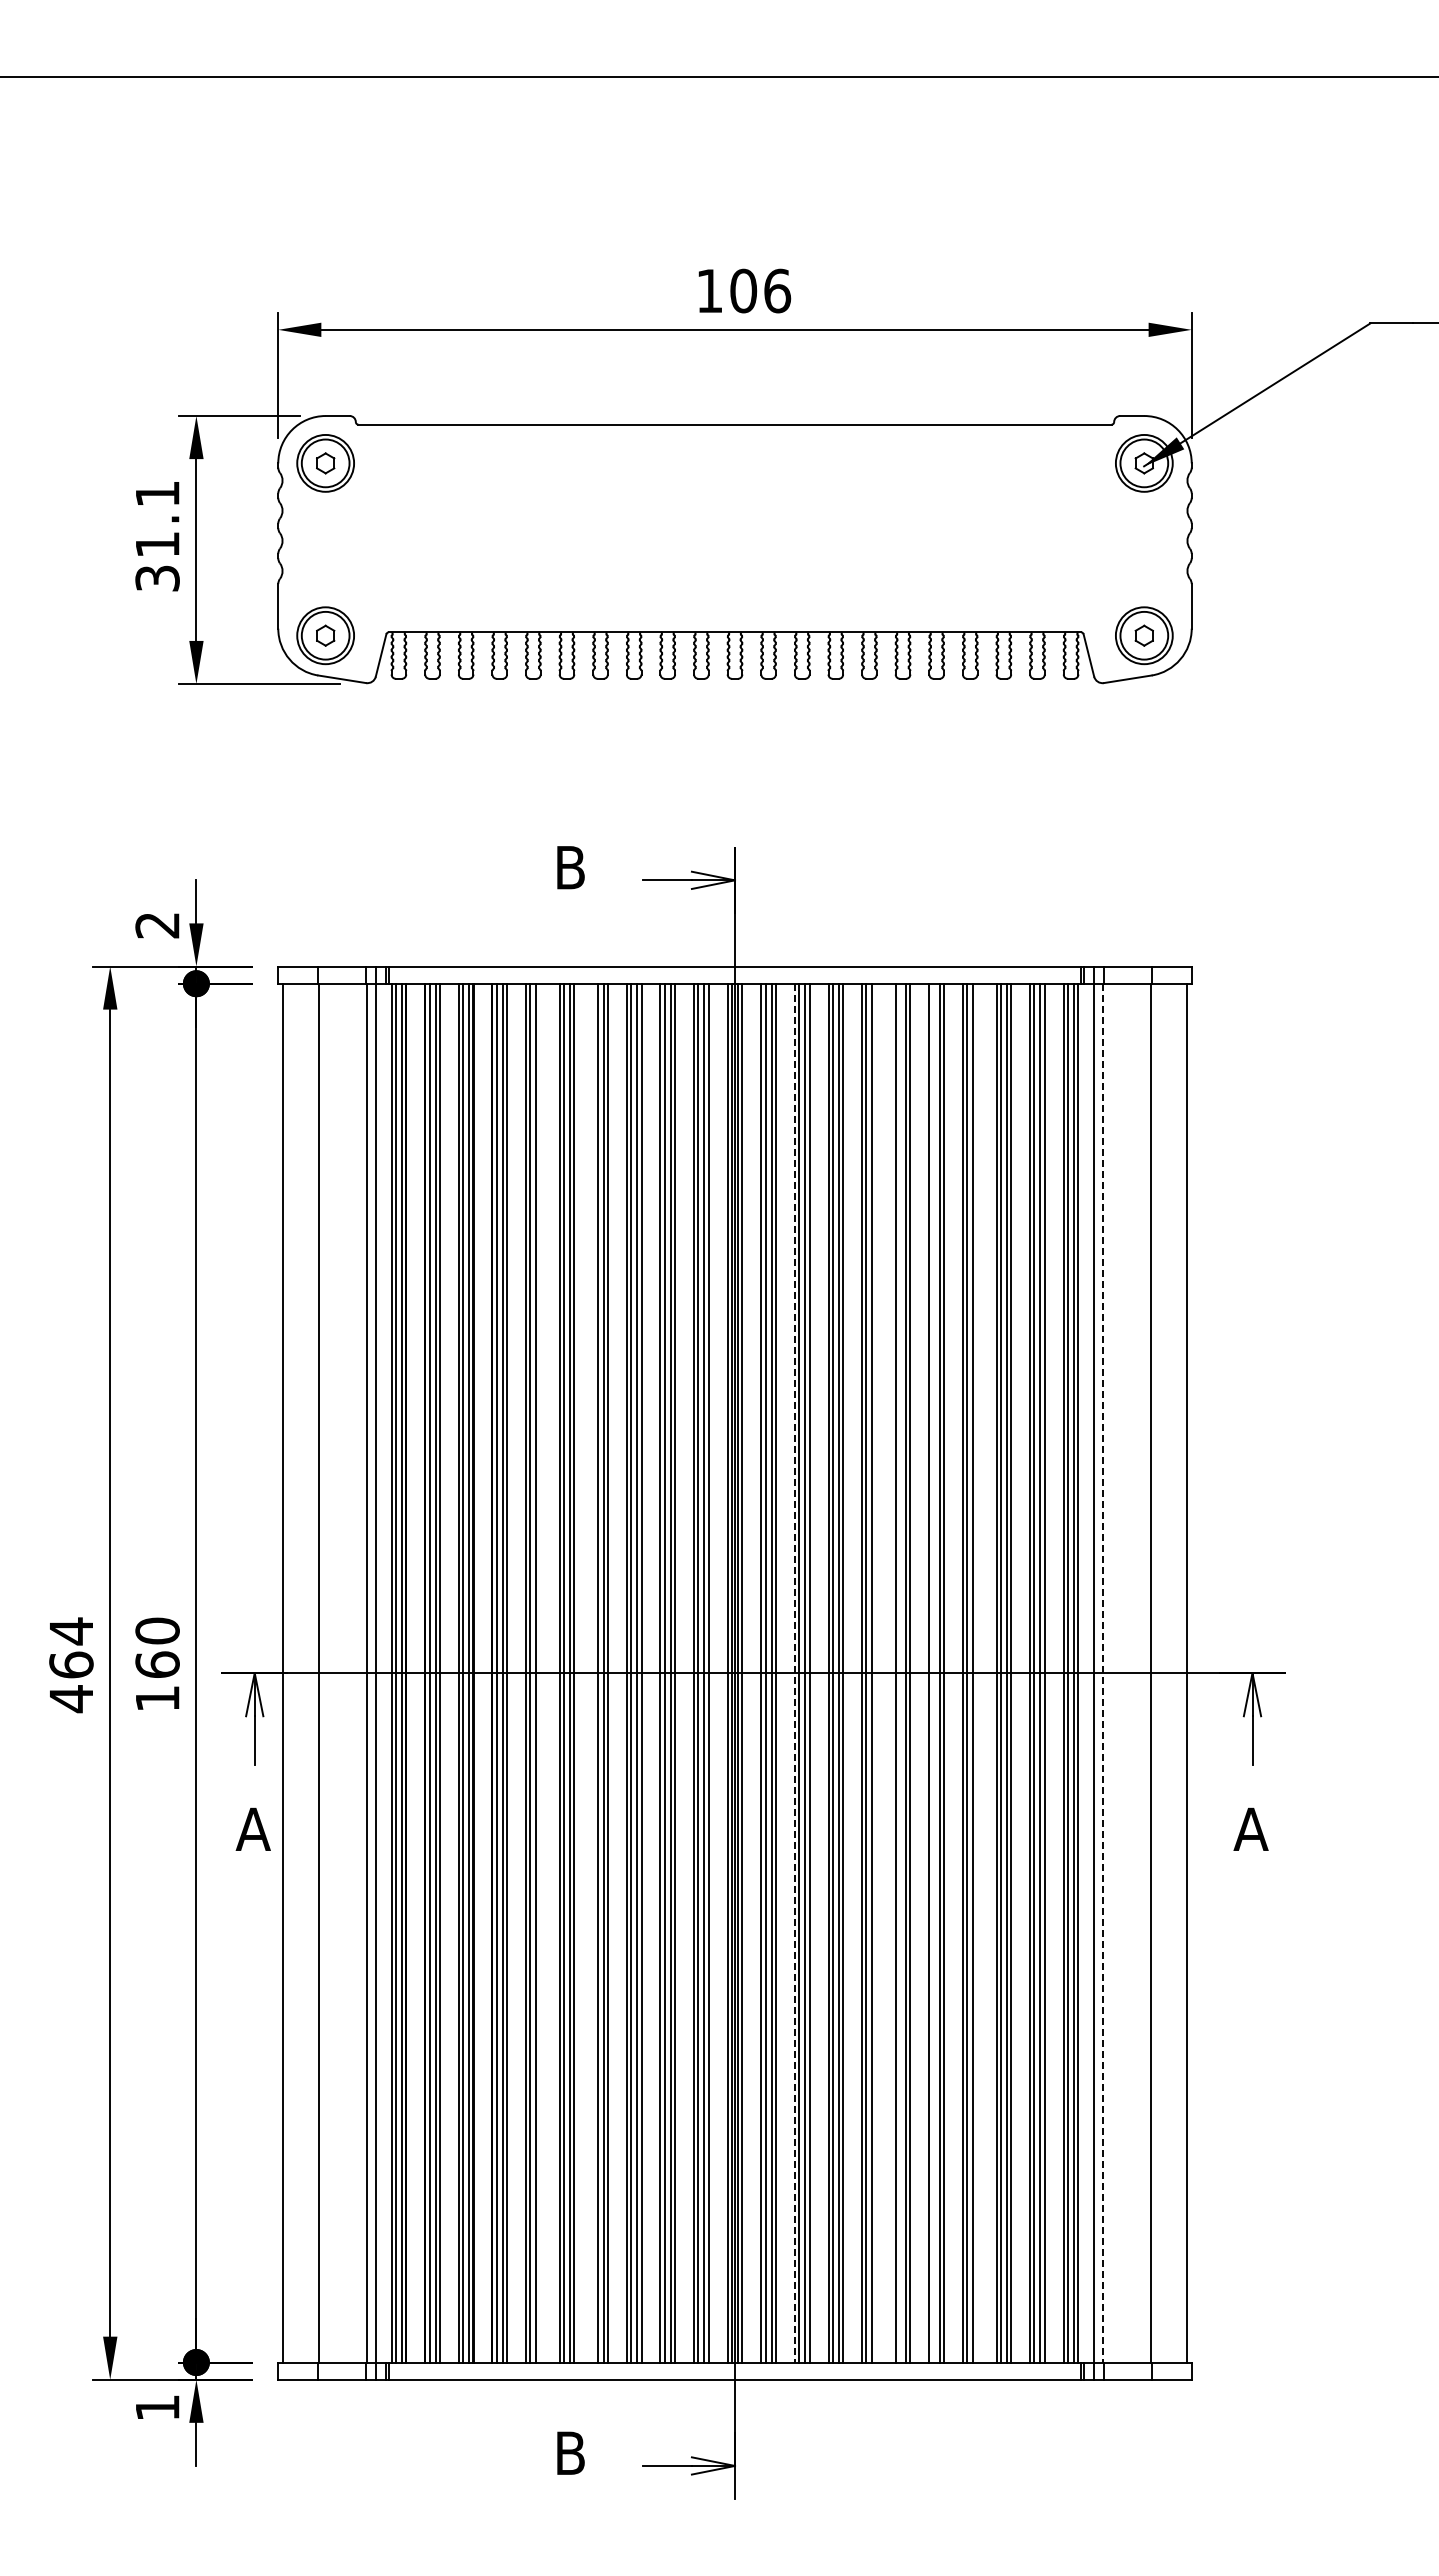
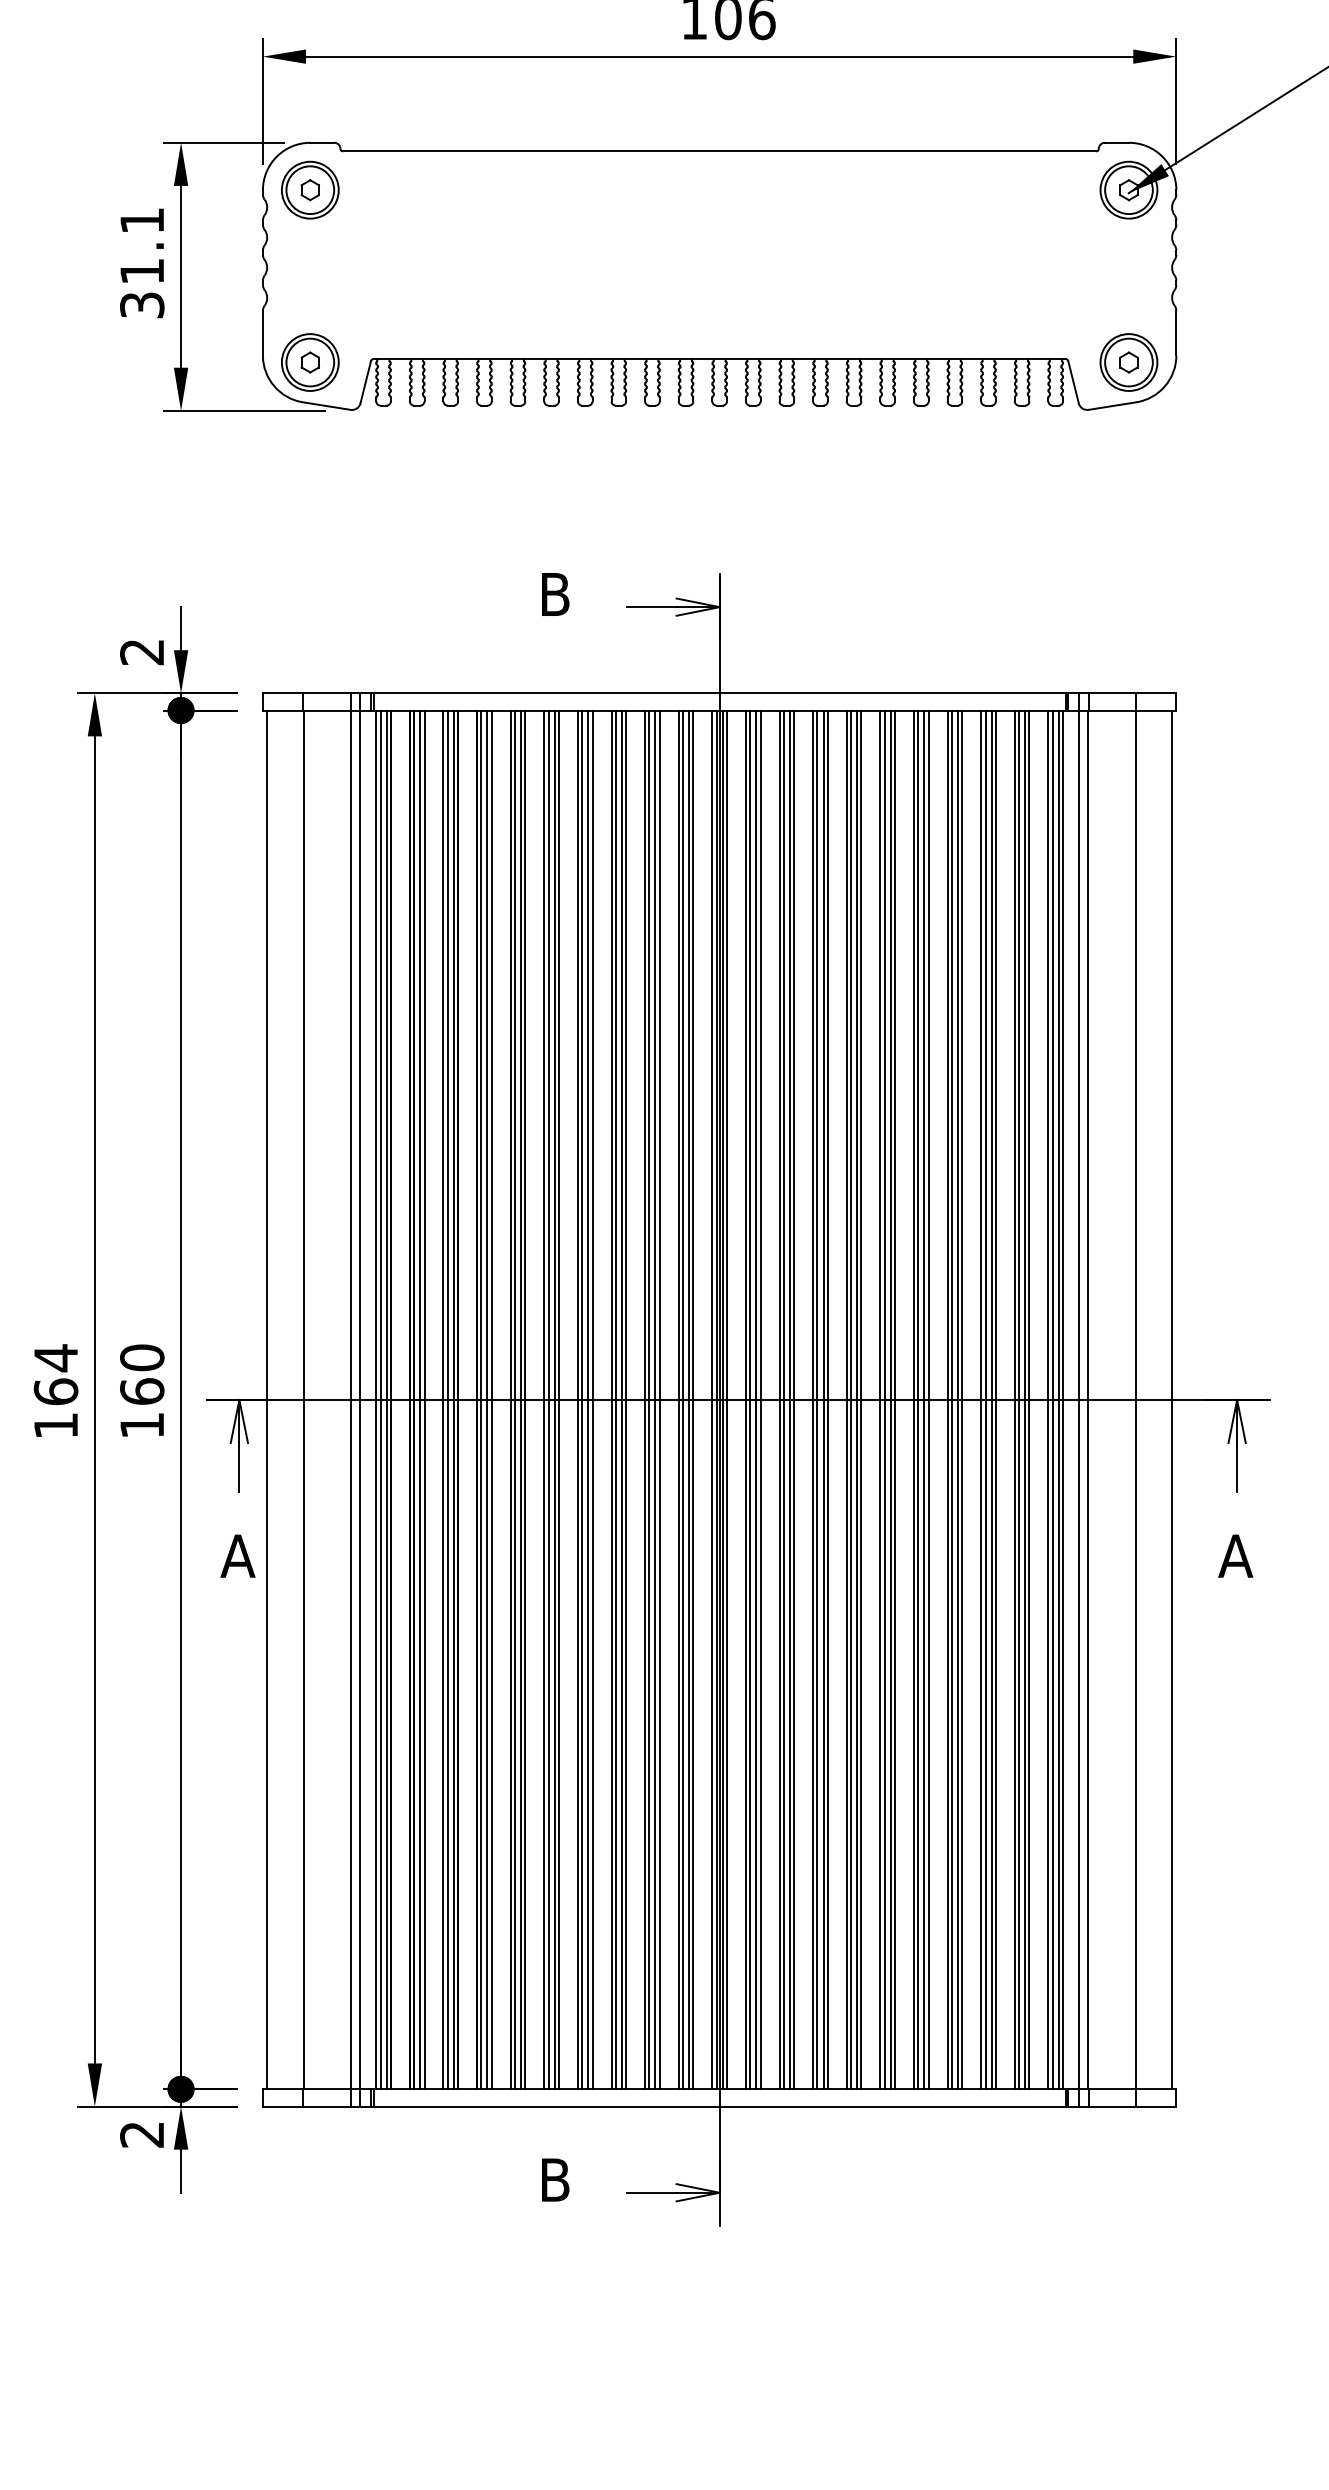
line: (540, 1672) -> (525, 1399), added
line: (593, 1672) -> (578, 1399), added
line: (876, 1672) -> (861, 1399), added
line: (900, 1672) -> (885, 1399), added
line: (933, 1672) -> (918, 1399), added
line: (977, 1672) -> (962, 1399), added
line: (794, 1673) -> (779, 1400), dashed -> solid
line: (1103, 1673) -> (1088, 1400), dashed -> solid
text: (71, 1699) -> (56, 1426), 464 -> 164
text: (157, 2407) -> (142, 2134), 1 -> 2

